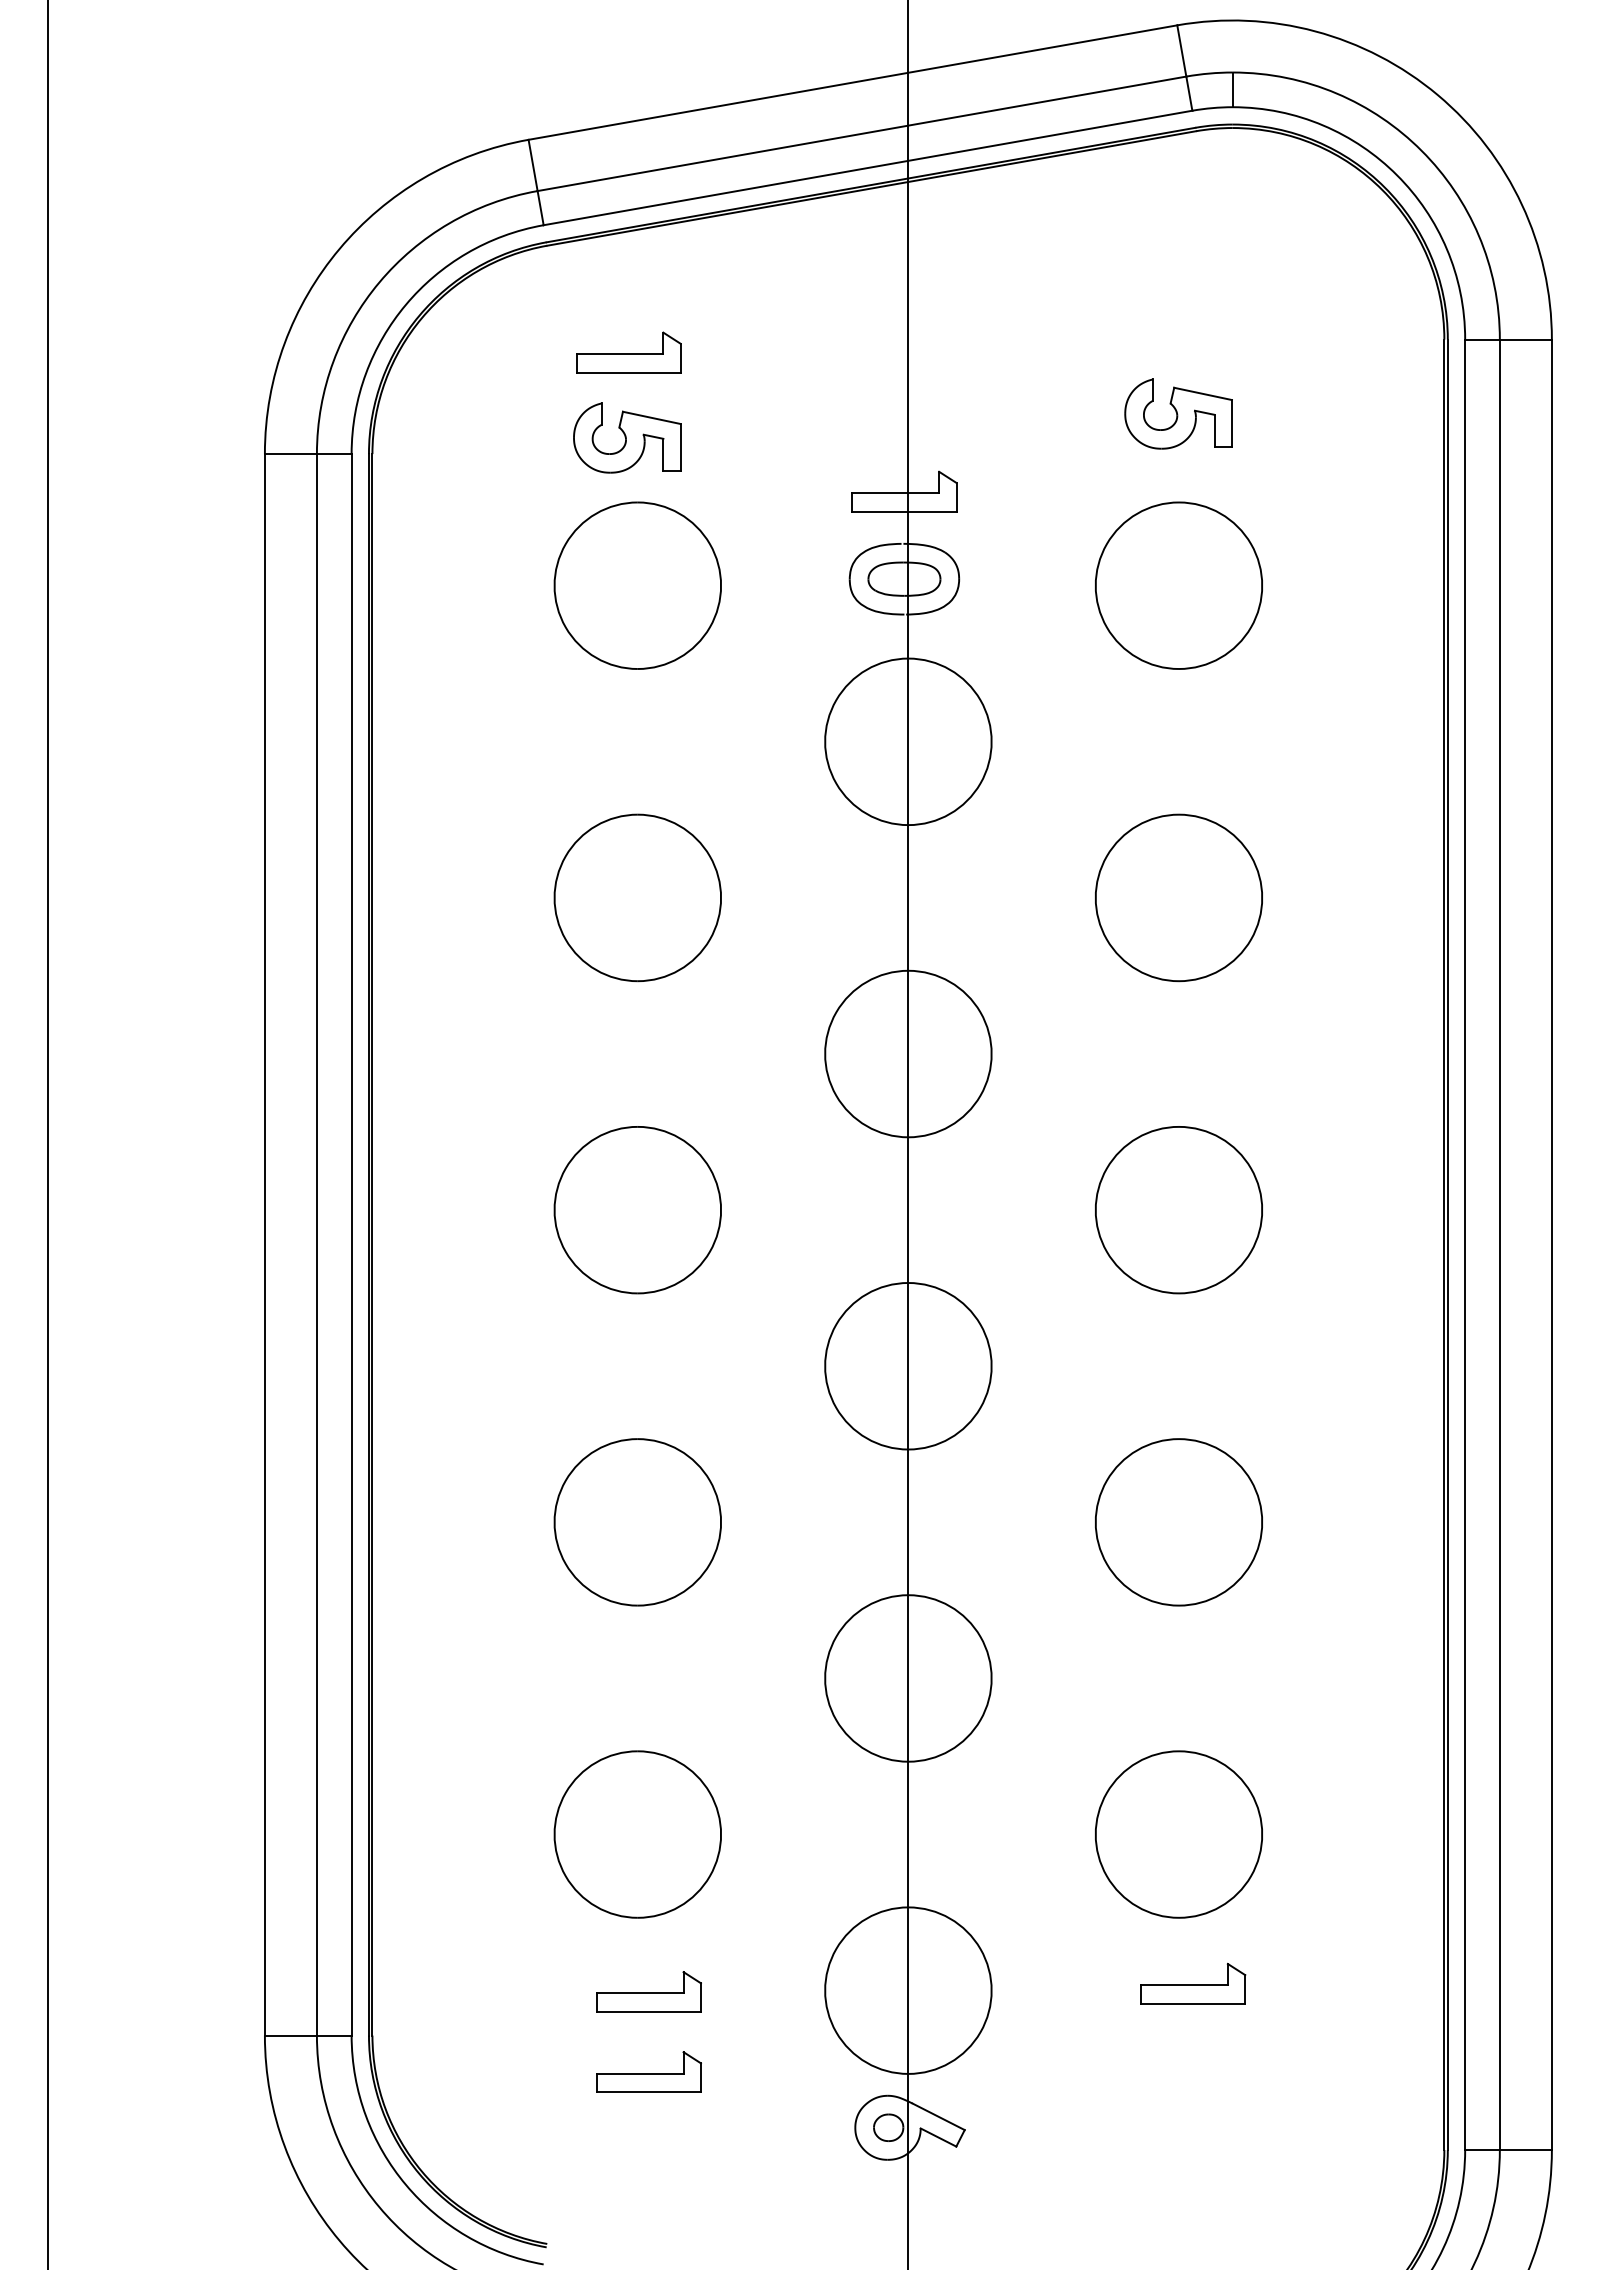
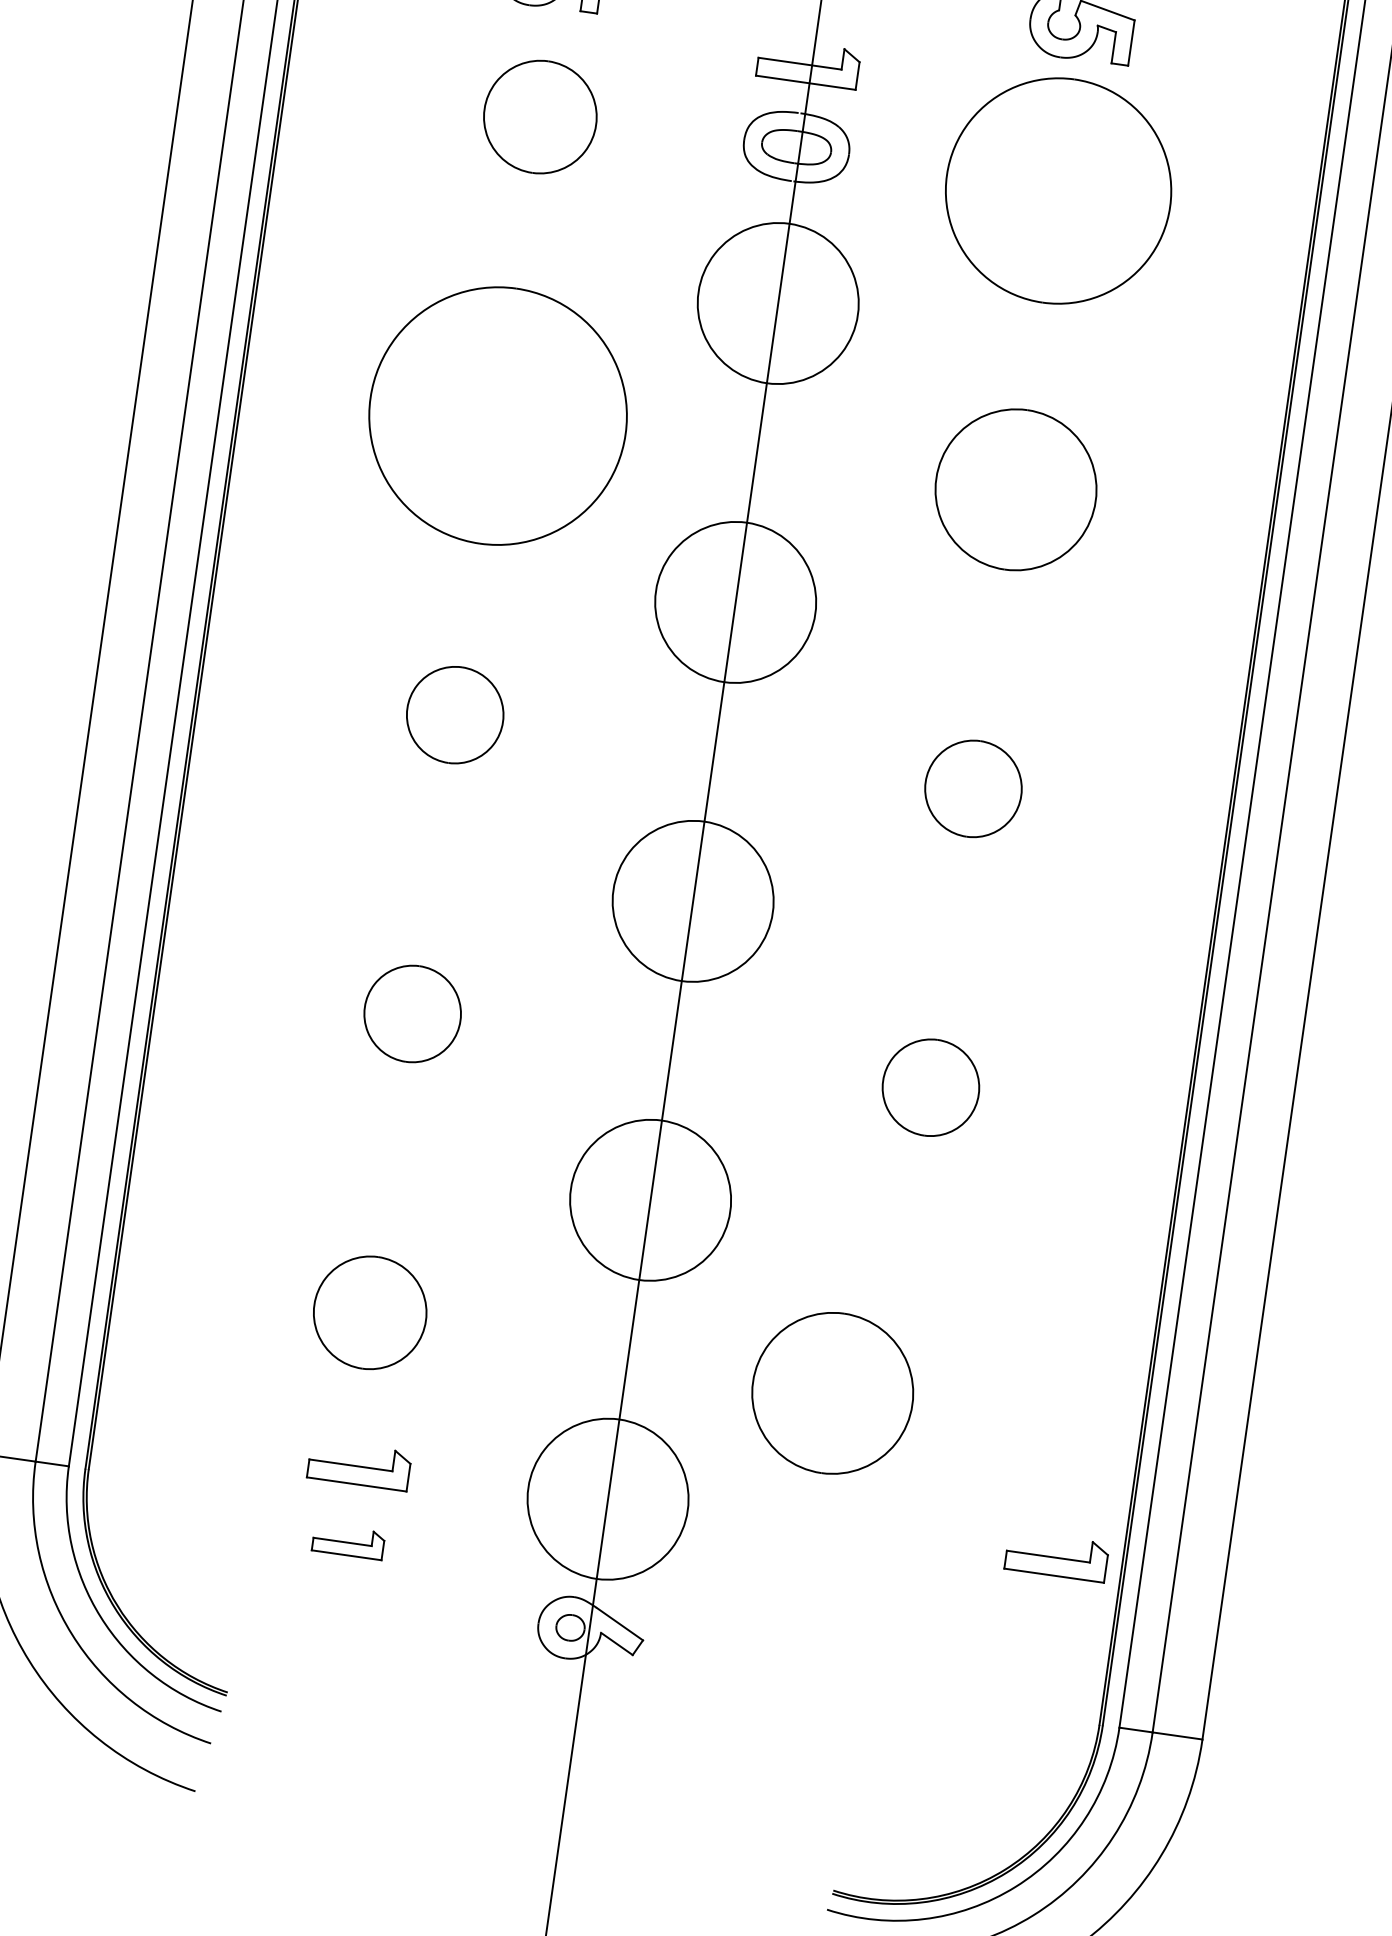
part: (637, 585) -> (540, 116), size x0.7
part: (1178, 585) -> (1058, 190), size x1.4
part: (637, 897) -> (497, 415), size x1.6
part: (637, 1210) -> (455, 715), size x0.6
part: (1178, 1210) -> (972, 789), size x0.6
part: (637, 1522) -> (412, 1014), size x0.6
part: (1178, 1522) -> (930, 1087), size x0.6
part: (637, 1834) -> (369, 1312), size x0.7
part: (1178, 1834) -> (832, 1393), moved
part: (1193, 1983) -> (1057, 1556), moved
part: (648, 2071) -> (348, 1541), size x0.7

